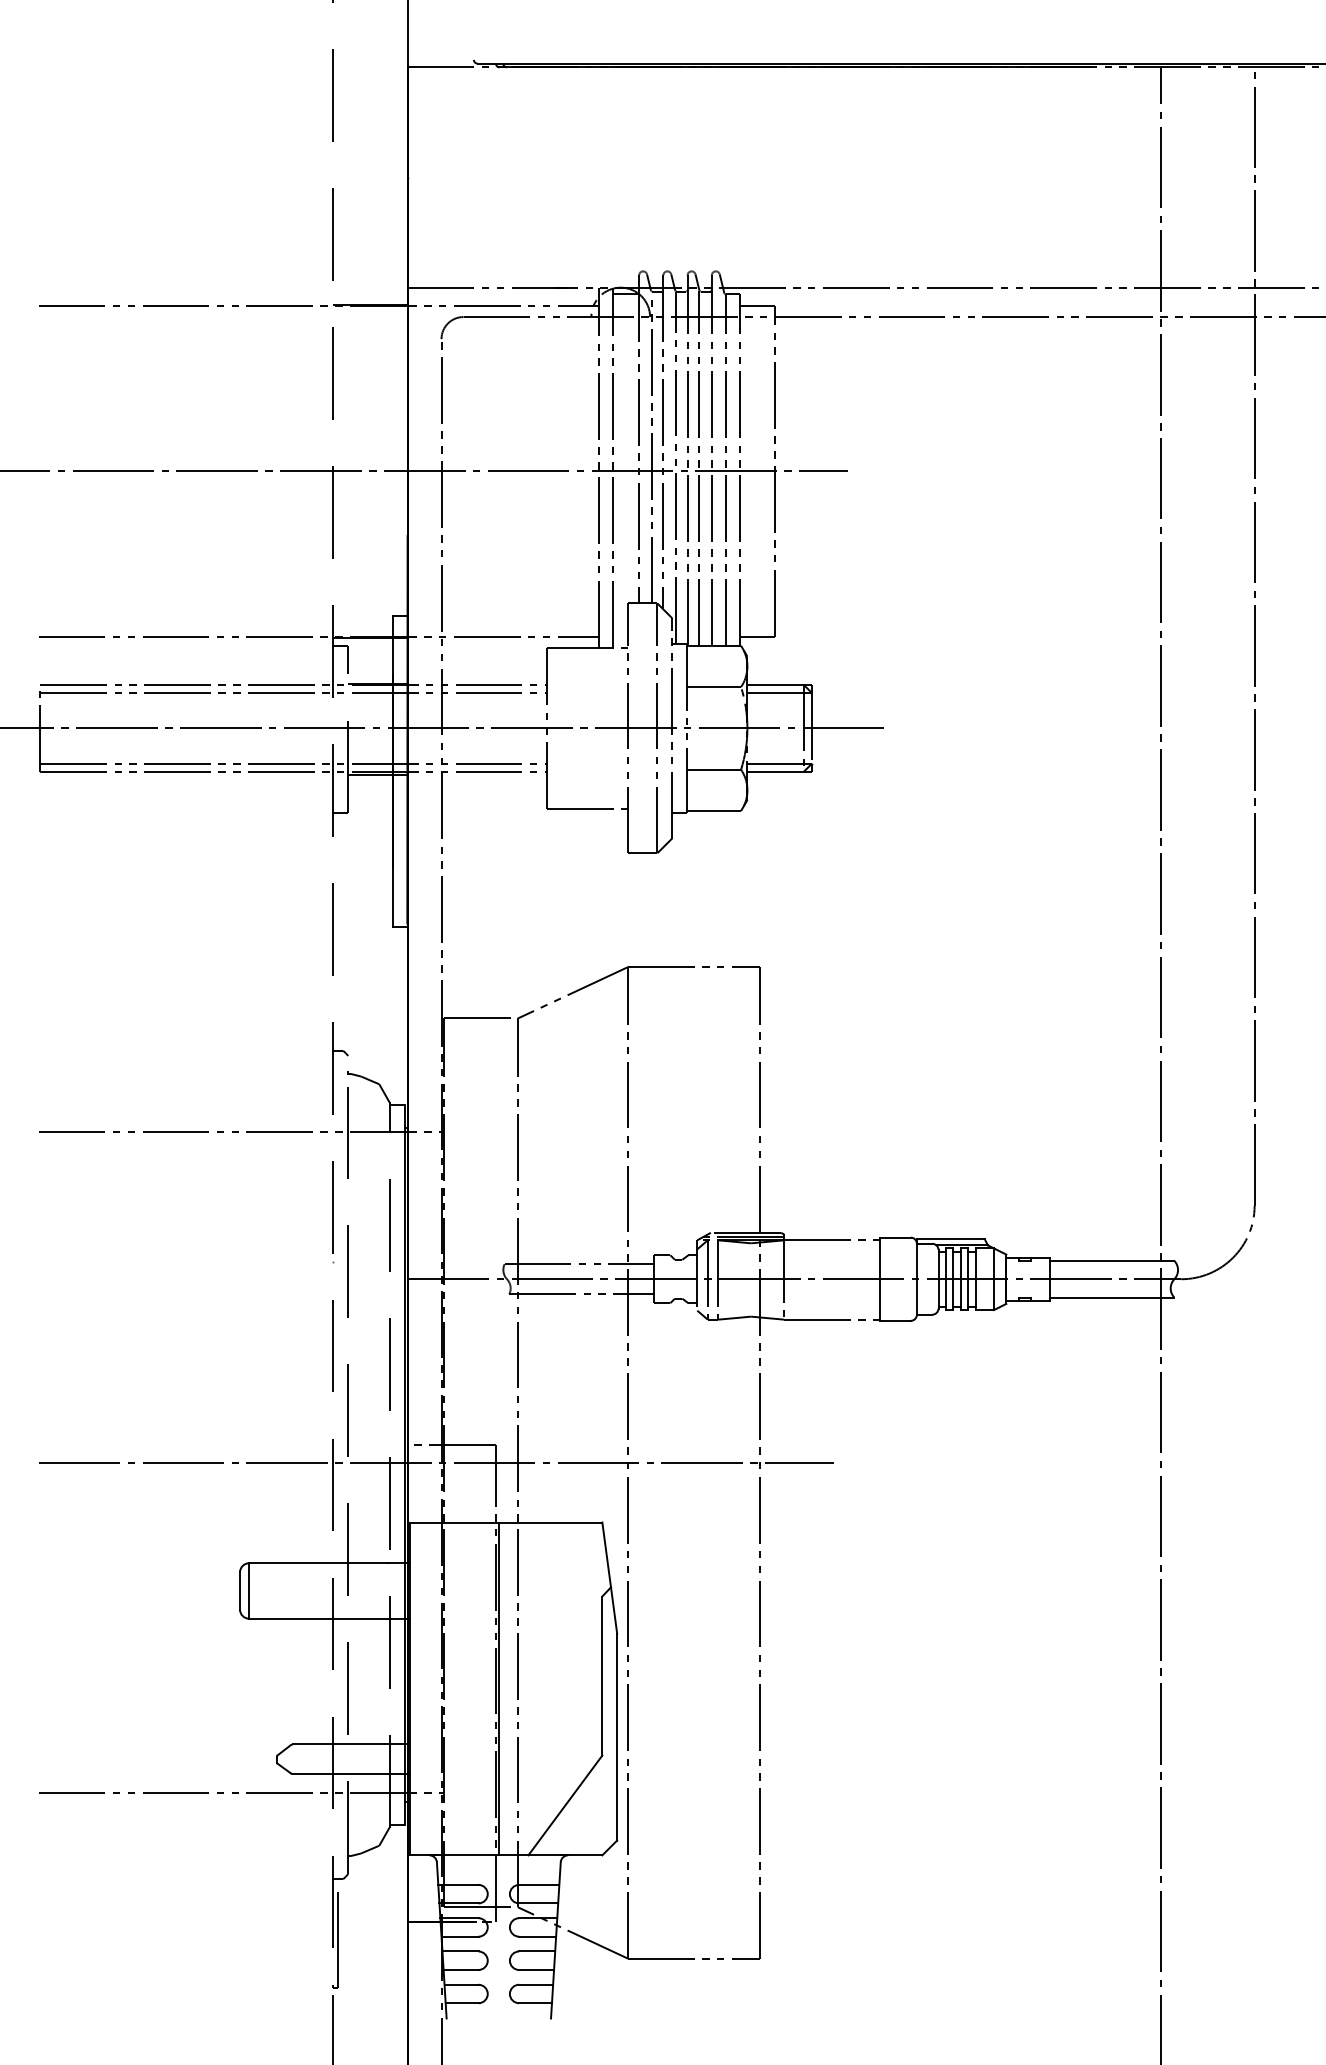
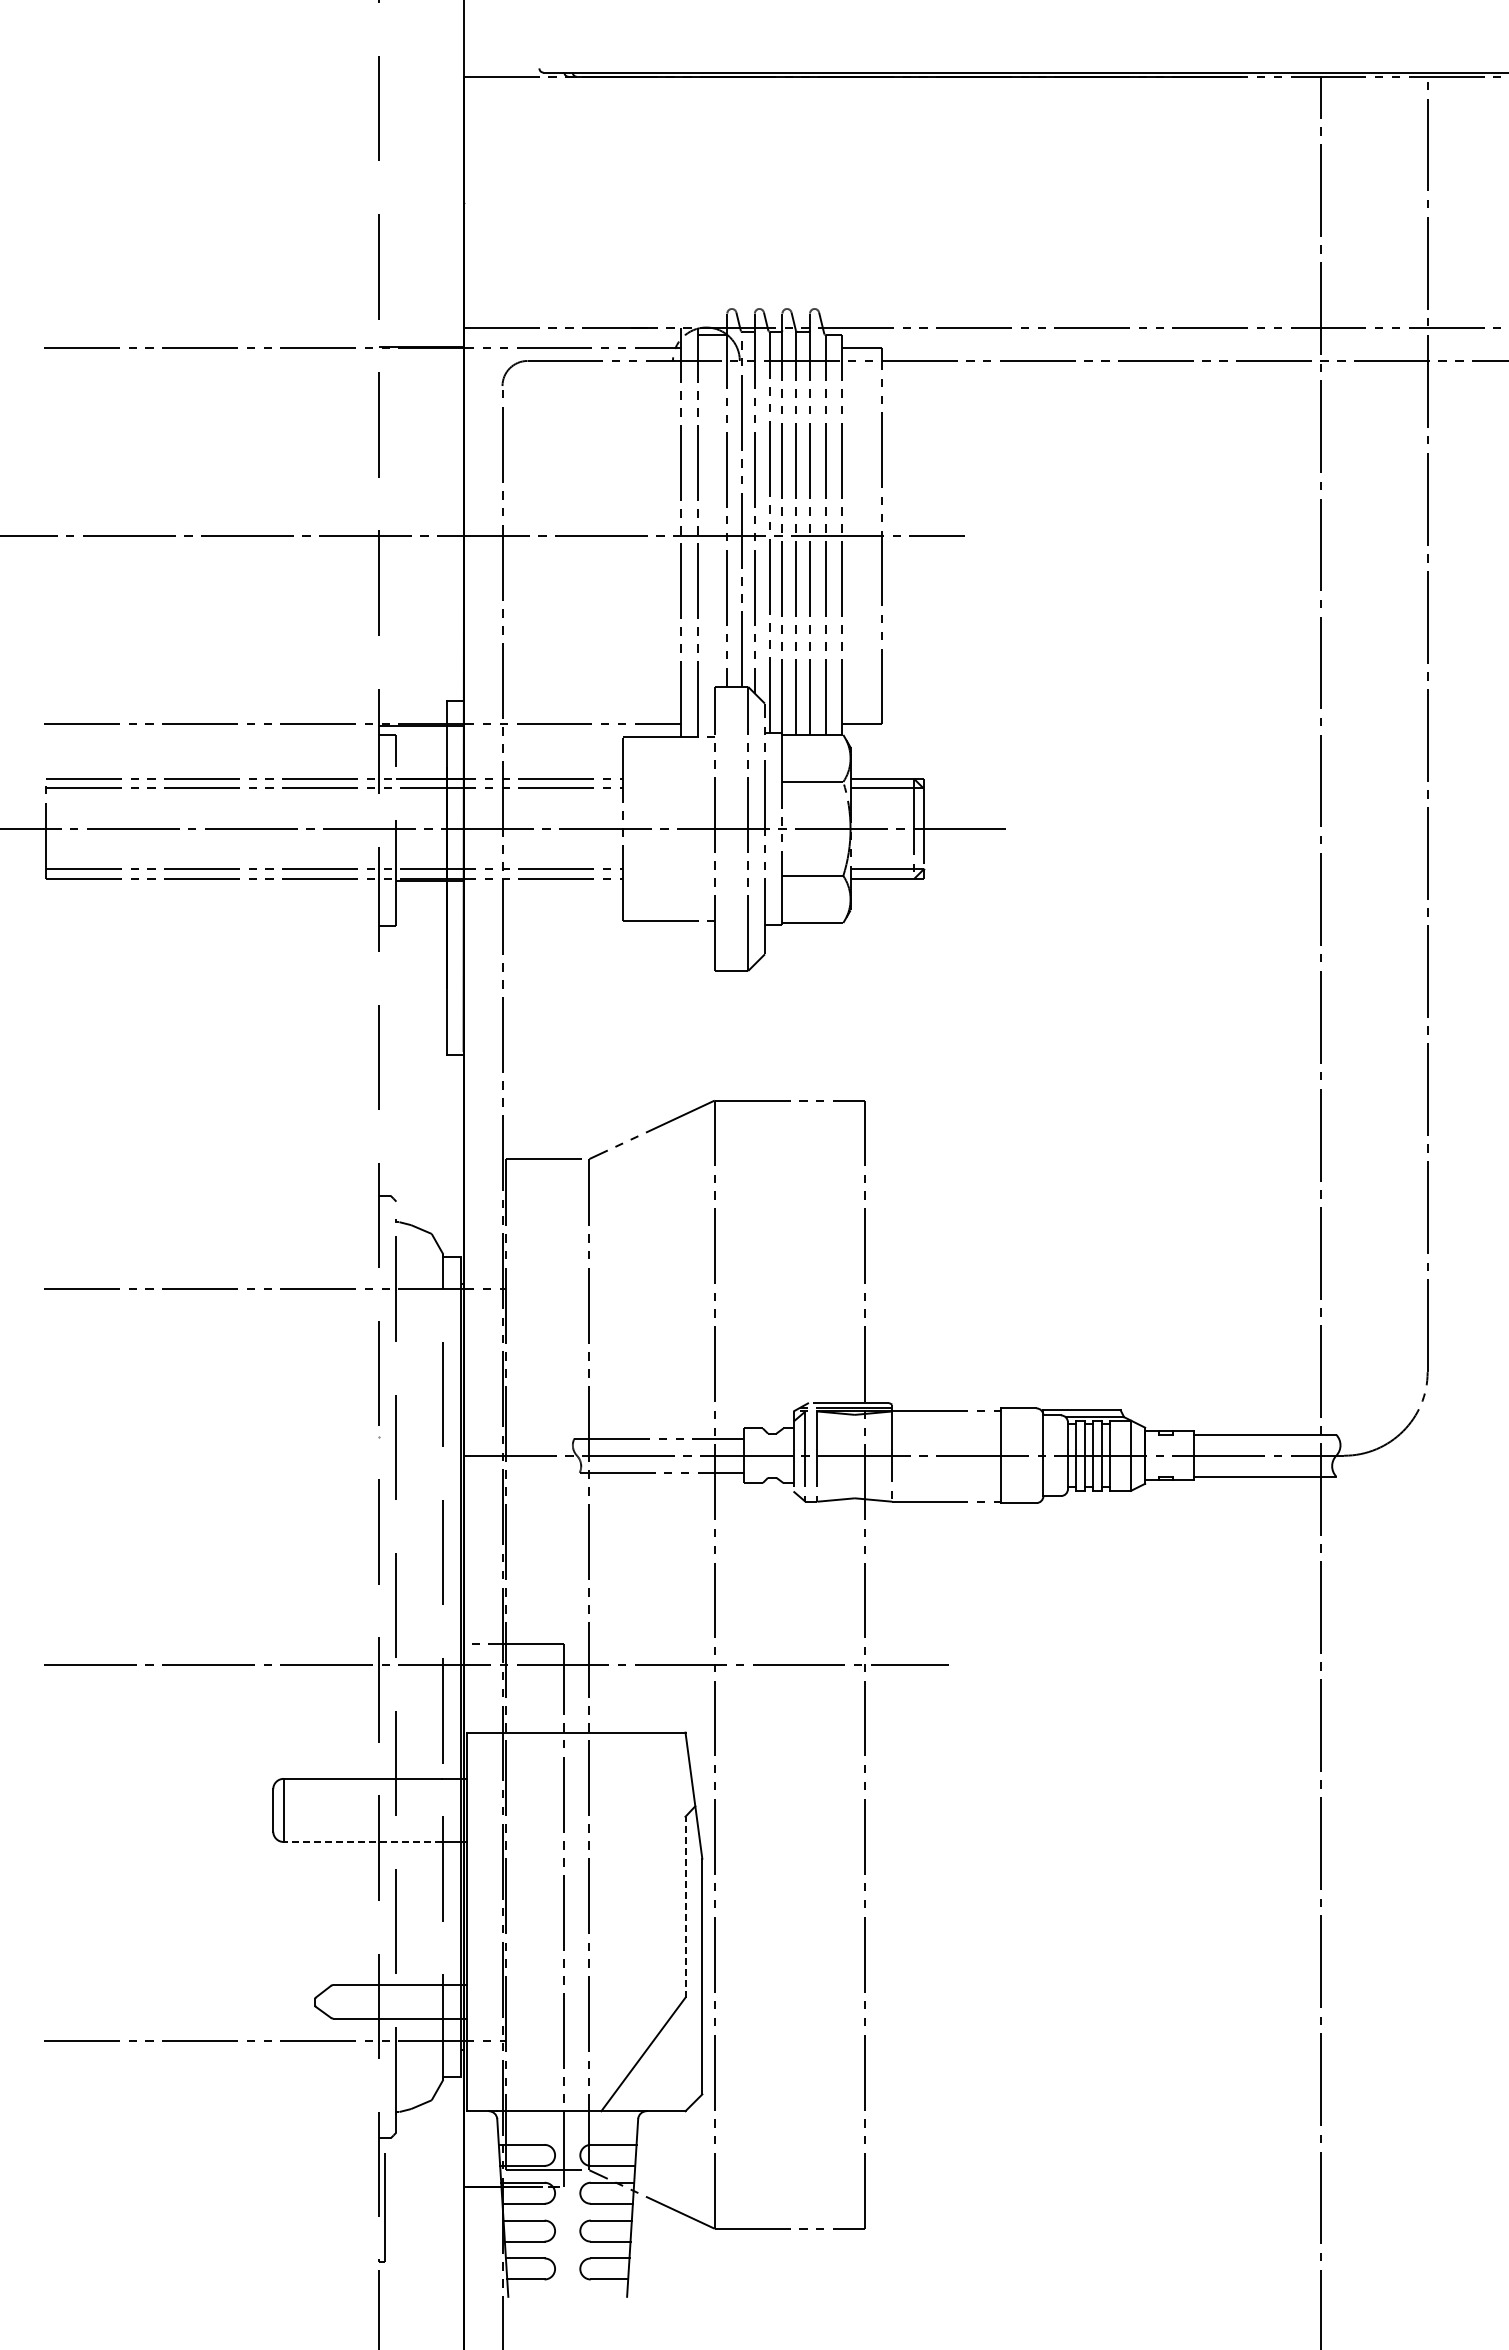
line: (318, 1618) -> (362, 1841), solid -> dashed
line: (602, 1675) -> (685, 1906), solid -> dashed
line: (498, 1688) -> (567, 1921), removed

